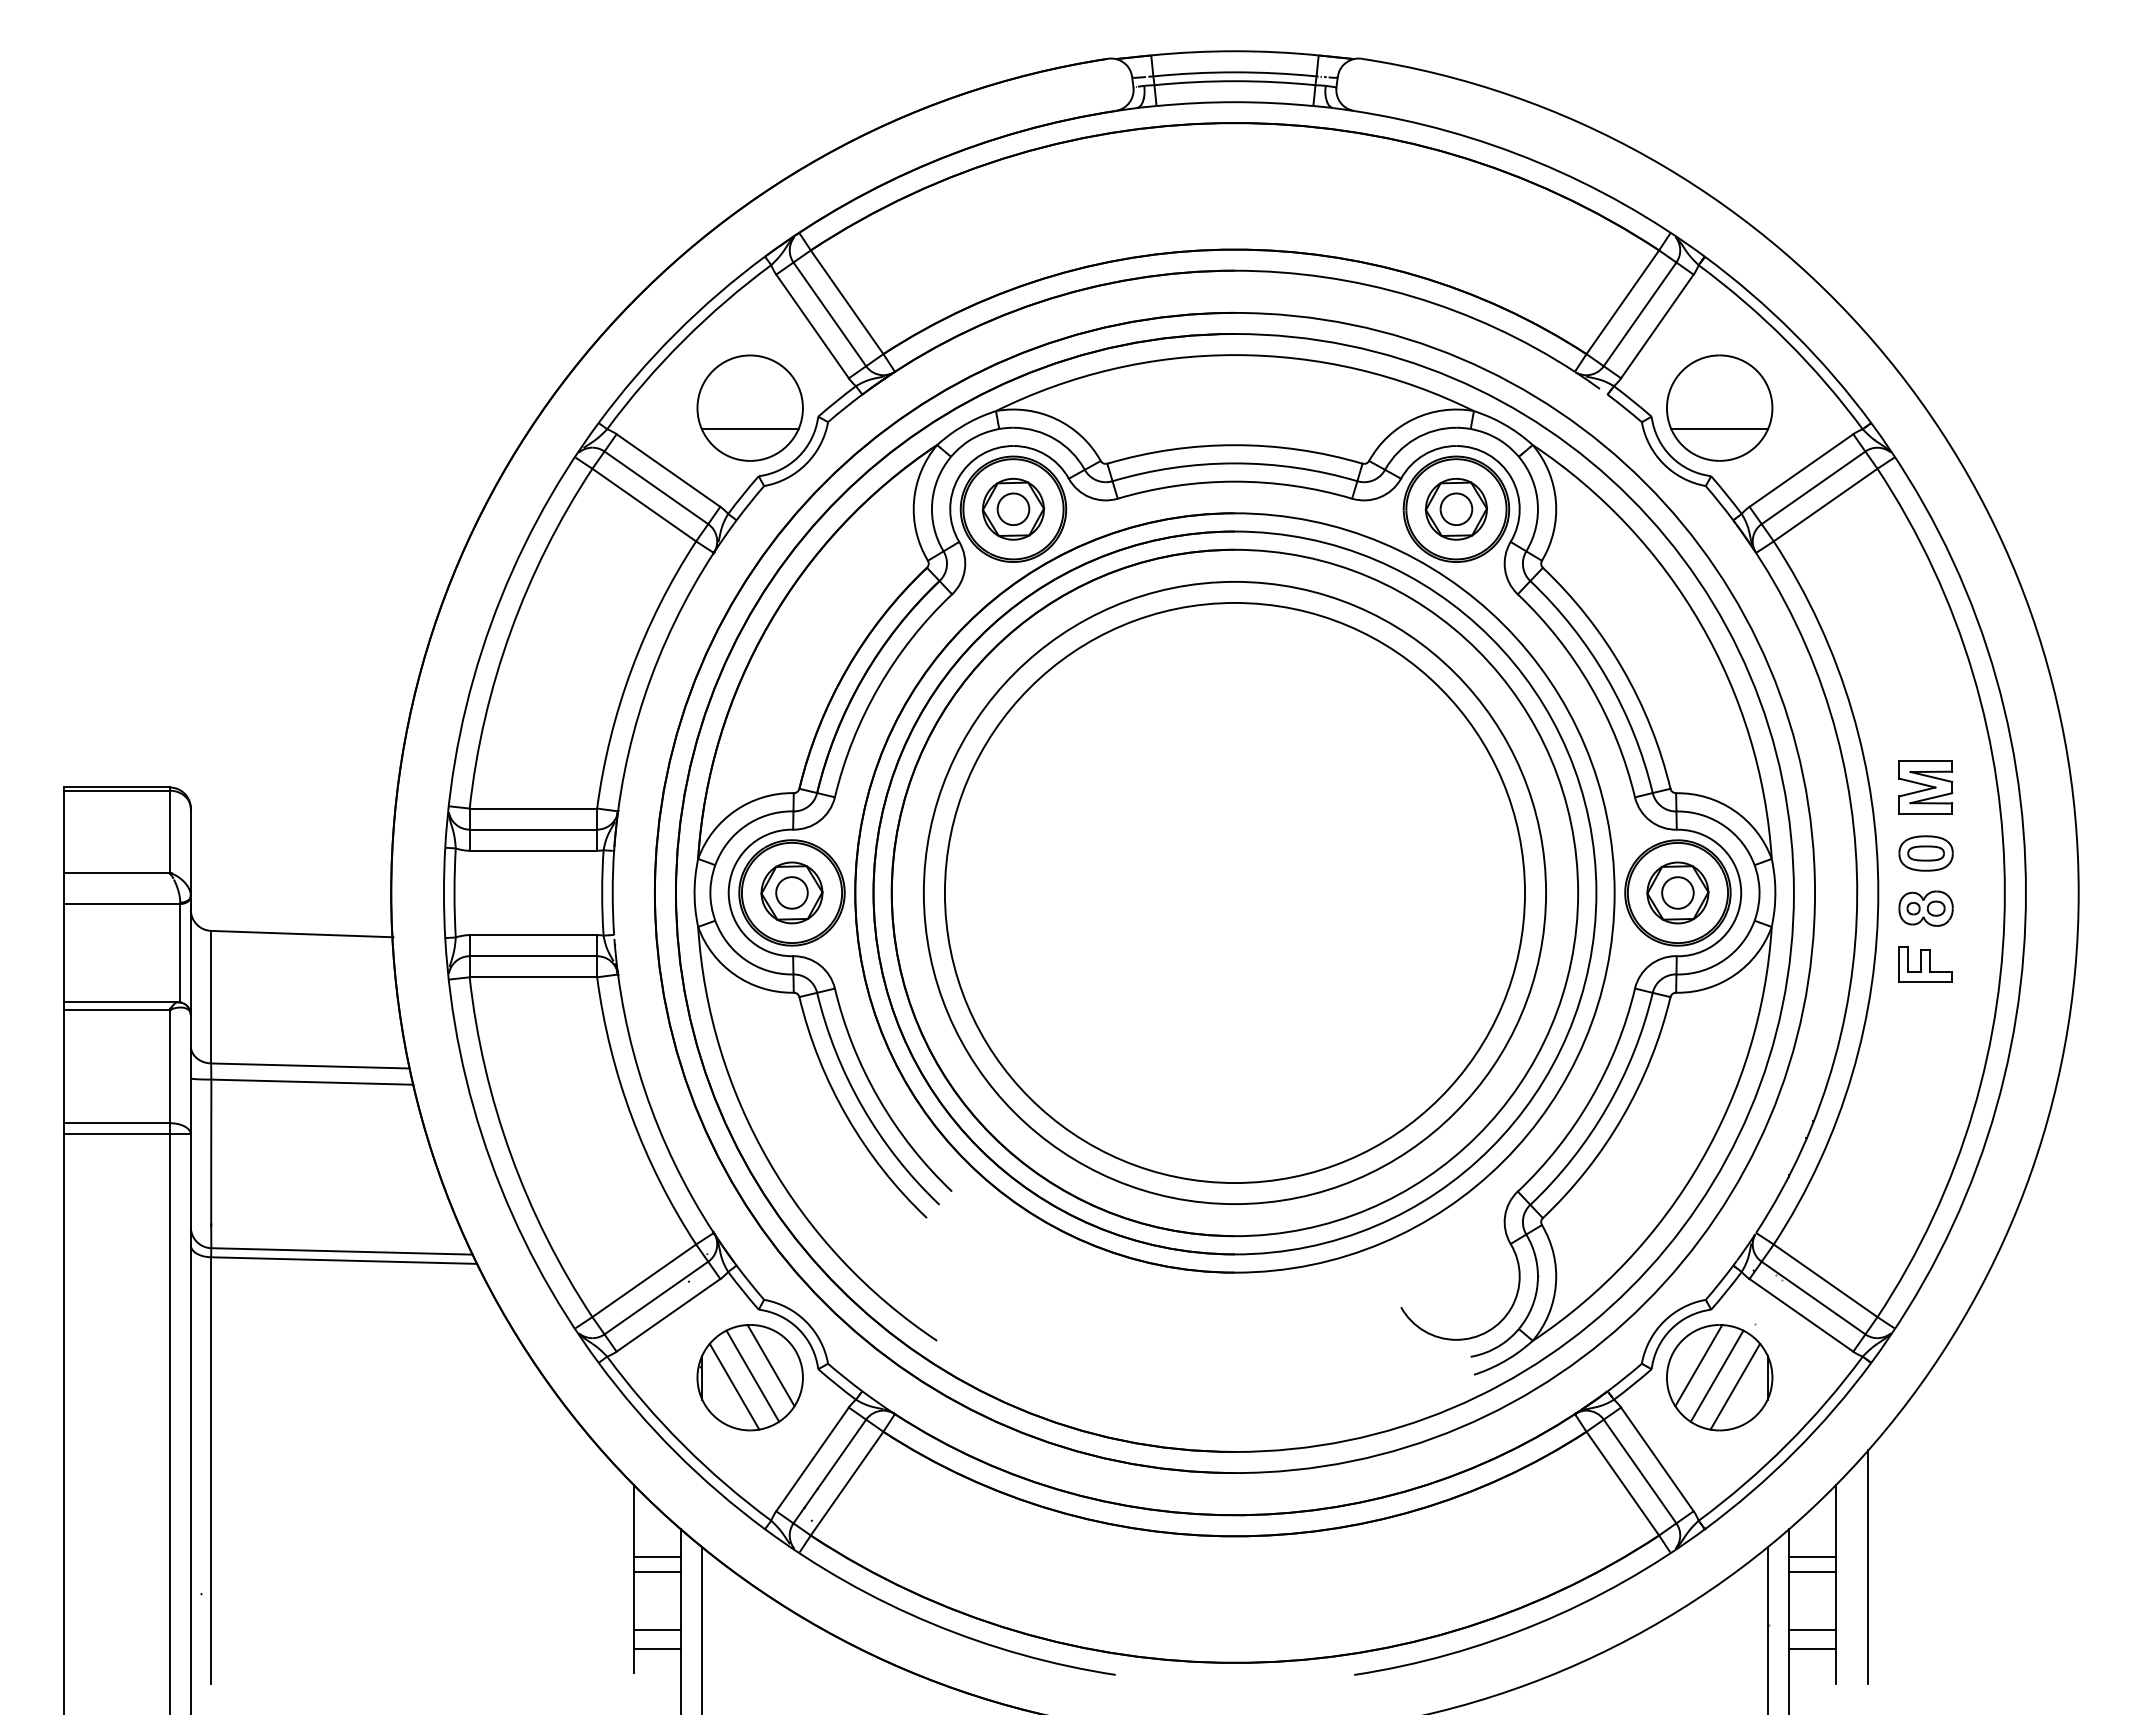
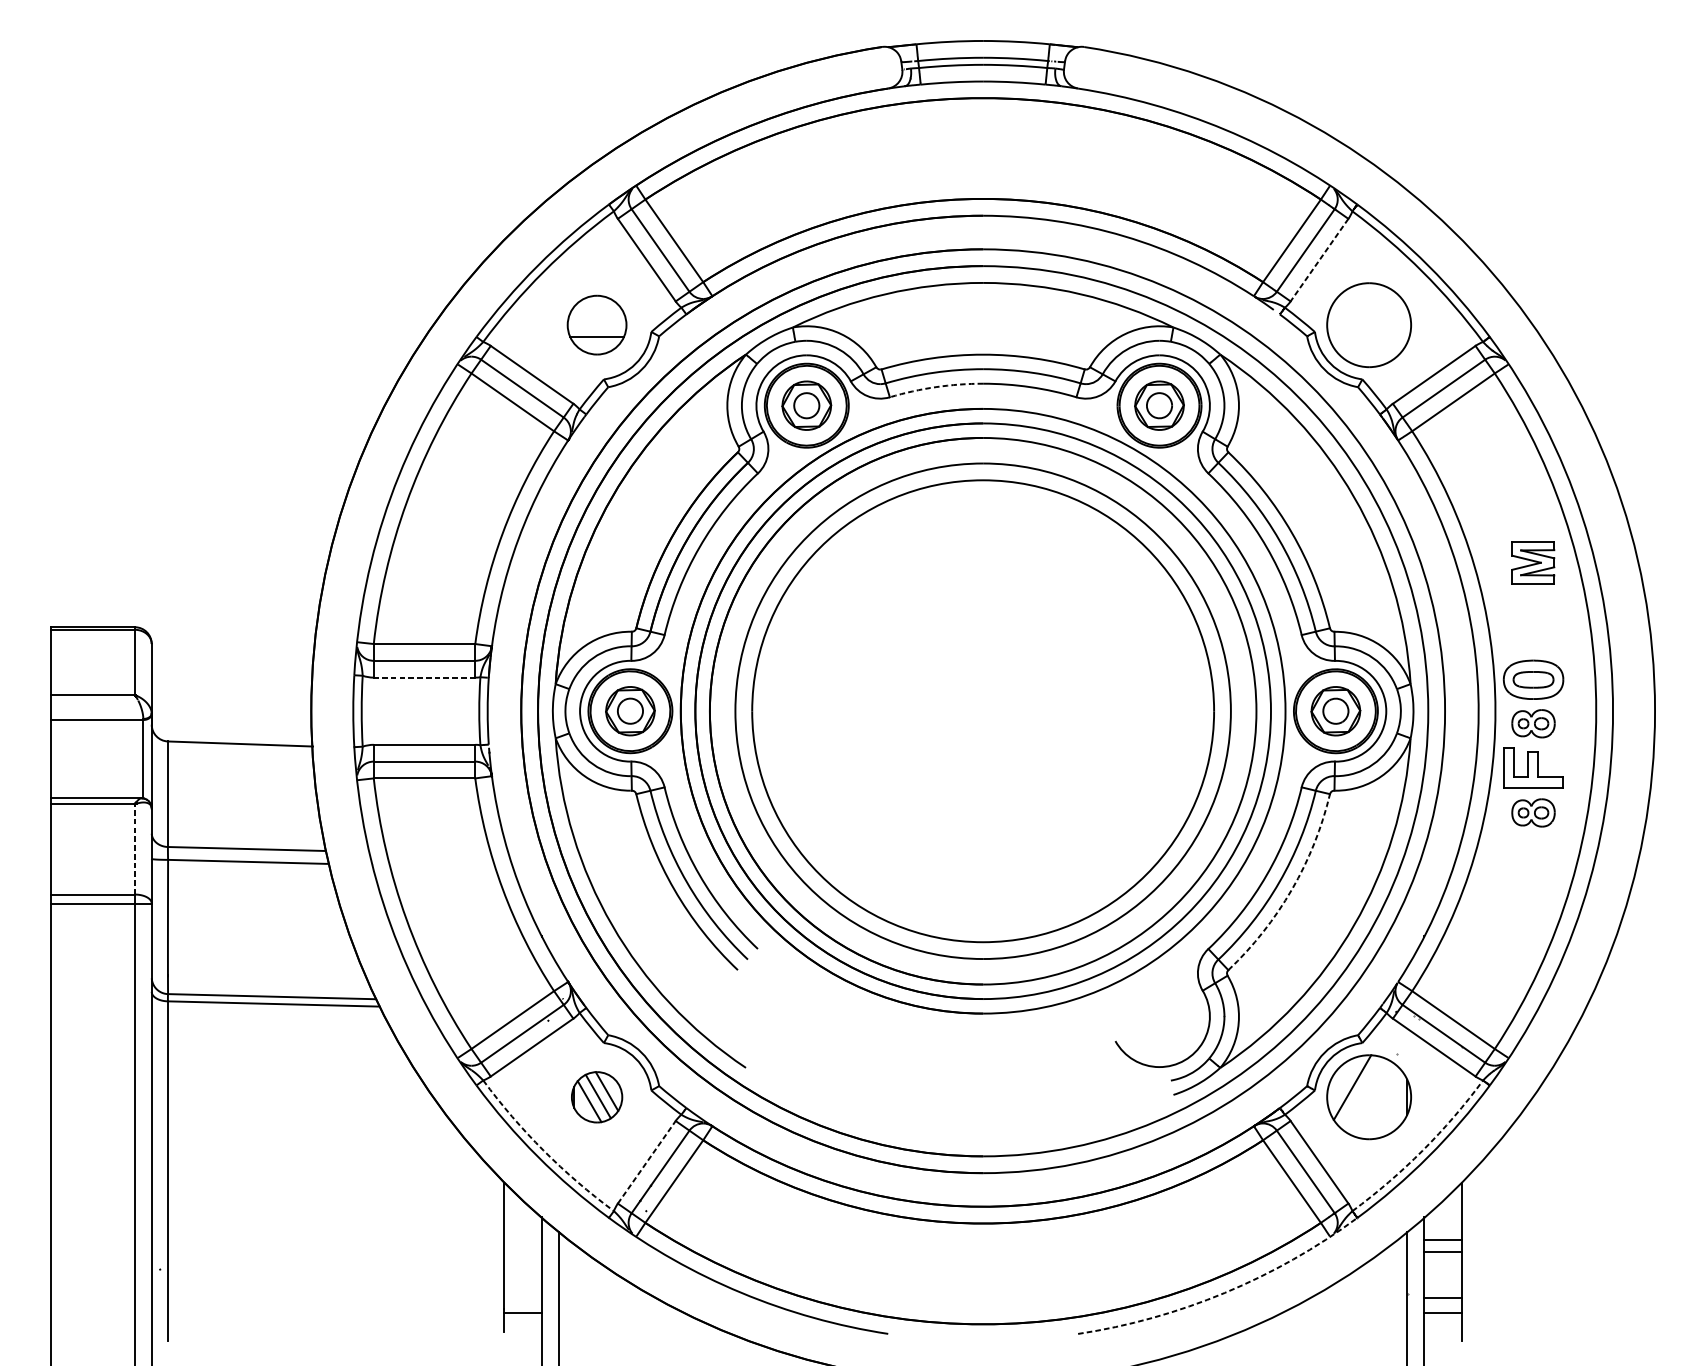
line: (1657, 326) -> (1319, 260), solid -> dashed
part: (749, 407) -> (596, 324), size x0.7
line: (1719, 428) -> (1369, 341), removed
arc: (1175, 485) -> (935, 386), solid -> dashed
part: (1925, 787) -> (1533, 562), moved
line: (533, 850) -> (424, 677), solid -> dashed
part: (1925, 853) -> (1533, 679), size x1.4
part: (1925, 964) -> (1533, 768), size x1.4
part: (1925, 1020) -> (1533, 812), added
line: (169, 1066) -> (134, 849), solid -> dashed
arc: (1622, 1116) -> (1291, 889), solid -> dashed
line: (1716, 1375) -> (1366, 1095), removed
part: (749, 1377) -> (596, 1097), size x0.6
line: (1735, 1386) -> (1381, 1104), removed
arc: (683, 1444) -> (544, 1150), solid -> dashed
arc: (1786, 1444) -> (1422, 1150), solid -> dashed
line: (812, 1459) -> (646, 1162), solid -> dashed
line: (657, 1556) -> (523, 1239), removed
line: (1867, 1566) -> (1486, 1247), removed
line: (657, 1571) -> (523, 1251), removed
arc: (1538, 1623) -> (1224, 1292), solid -> dashed
line: (657, 1630) -> (523, 1298), removed

